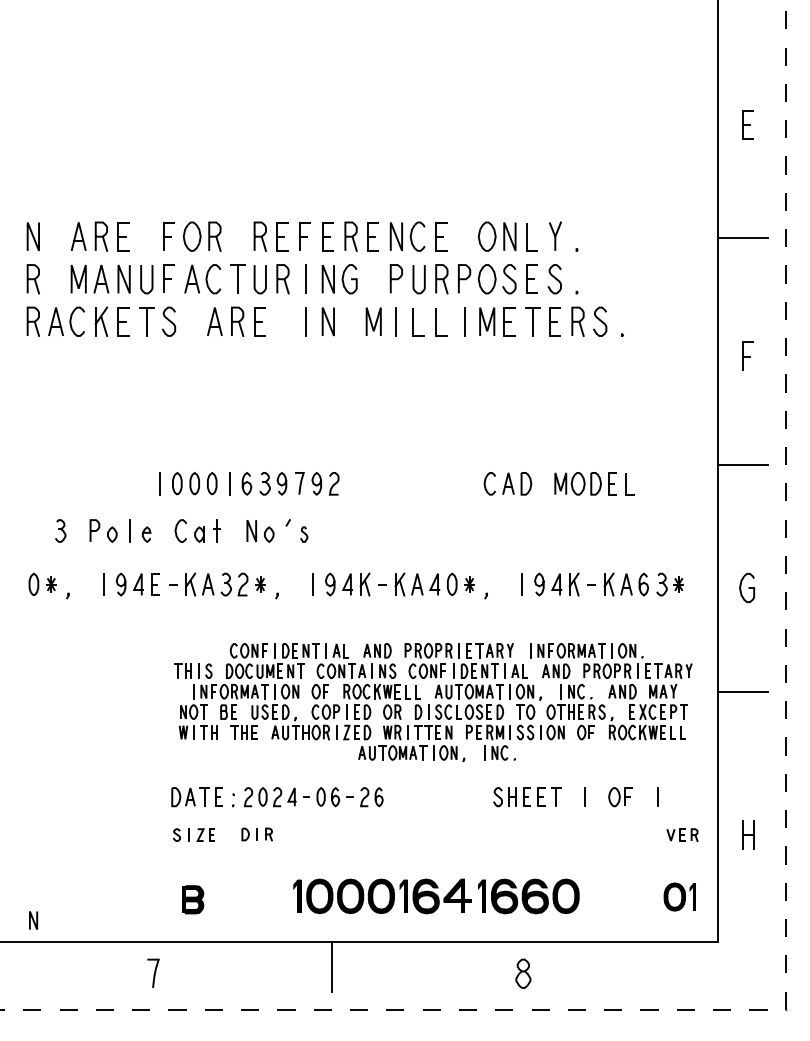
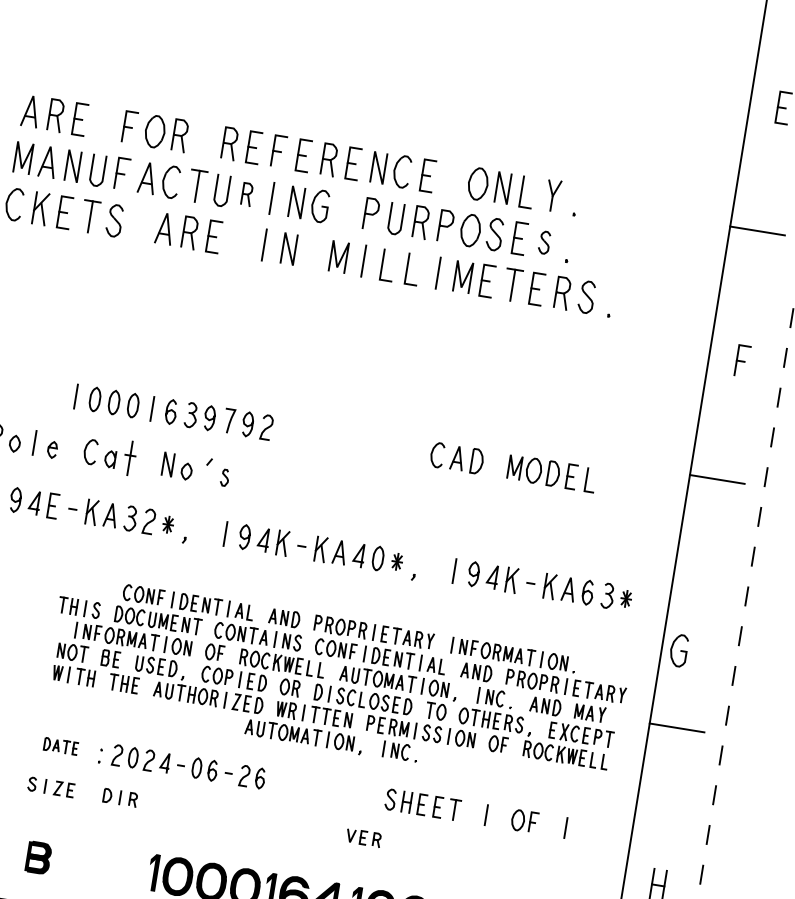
part: (282, 279) -> (246, 194), size x0.7
part: (554, 279) -> (544, 242), size x0.7
part: (216, 530) -> (129, 457), size x1.4
part: (747, 588) -> (679, 651), moved
part: (196, 797) -> (60, 746), size x0.6
part: (682, 834) -> (363, 837), moved

